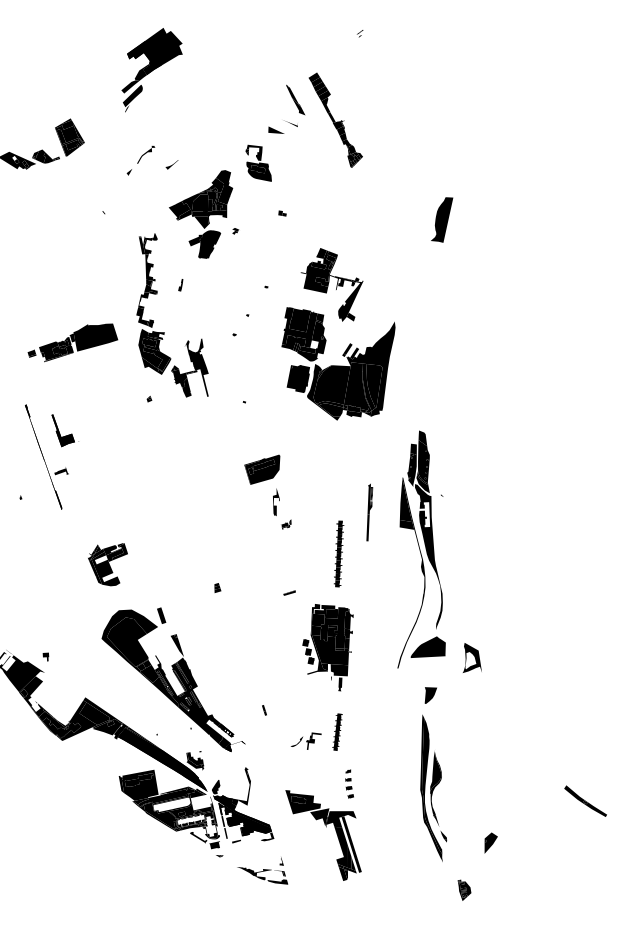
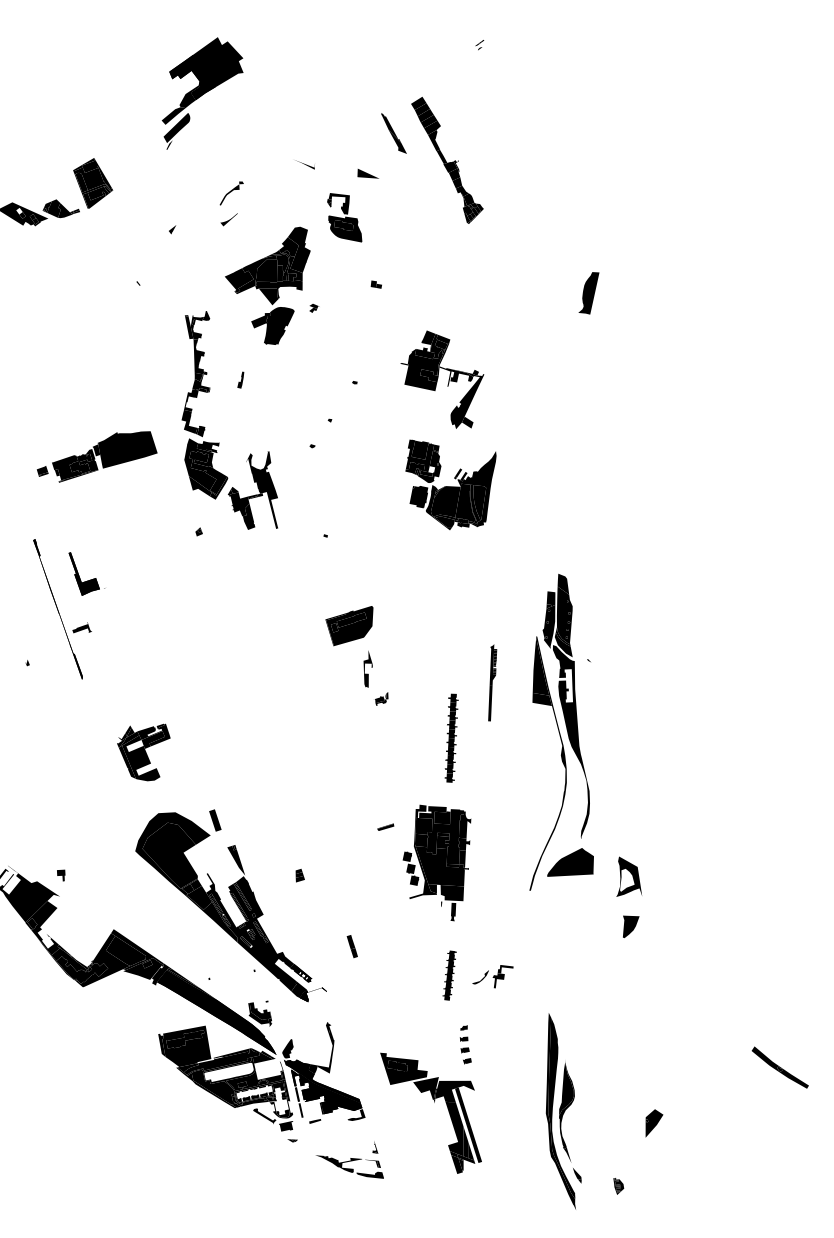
part: (290, 123) -> (304, 164), moved
part: (145, 154) -> (231, 193), moved
part: (441, 220) -> (588, 293), size x0.7
part: (338, 363) -> (450, 484), size x0.6
part: (217, 587) -> (299, 875), moved
part: (289, 592) -> (385, 826), moved
part: (431, 695) -> (631, 926), moved
part: (264, 710) -> (352, 946), size x1.6
part: (305, 741) -> (492, 976), moved
part: (433, 788) -> (563, 1111), moved
part: (464, 890) -> (618, 1186), size x0.6

